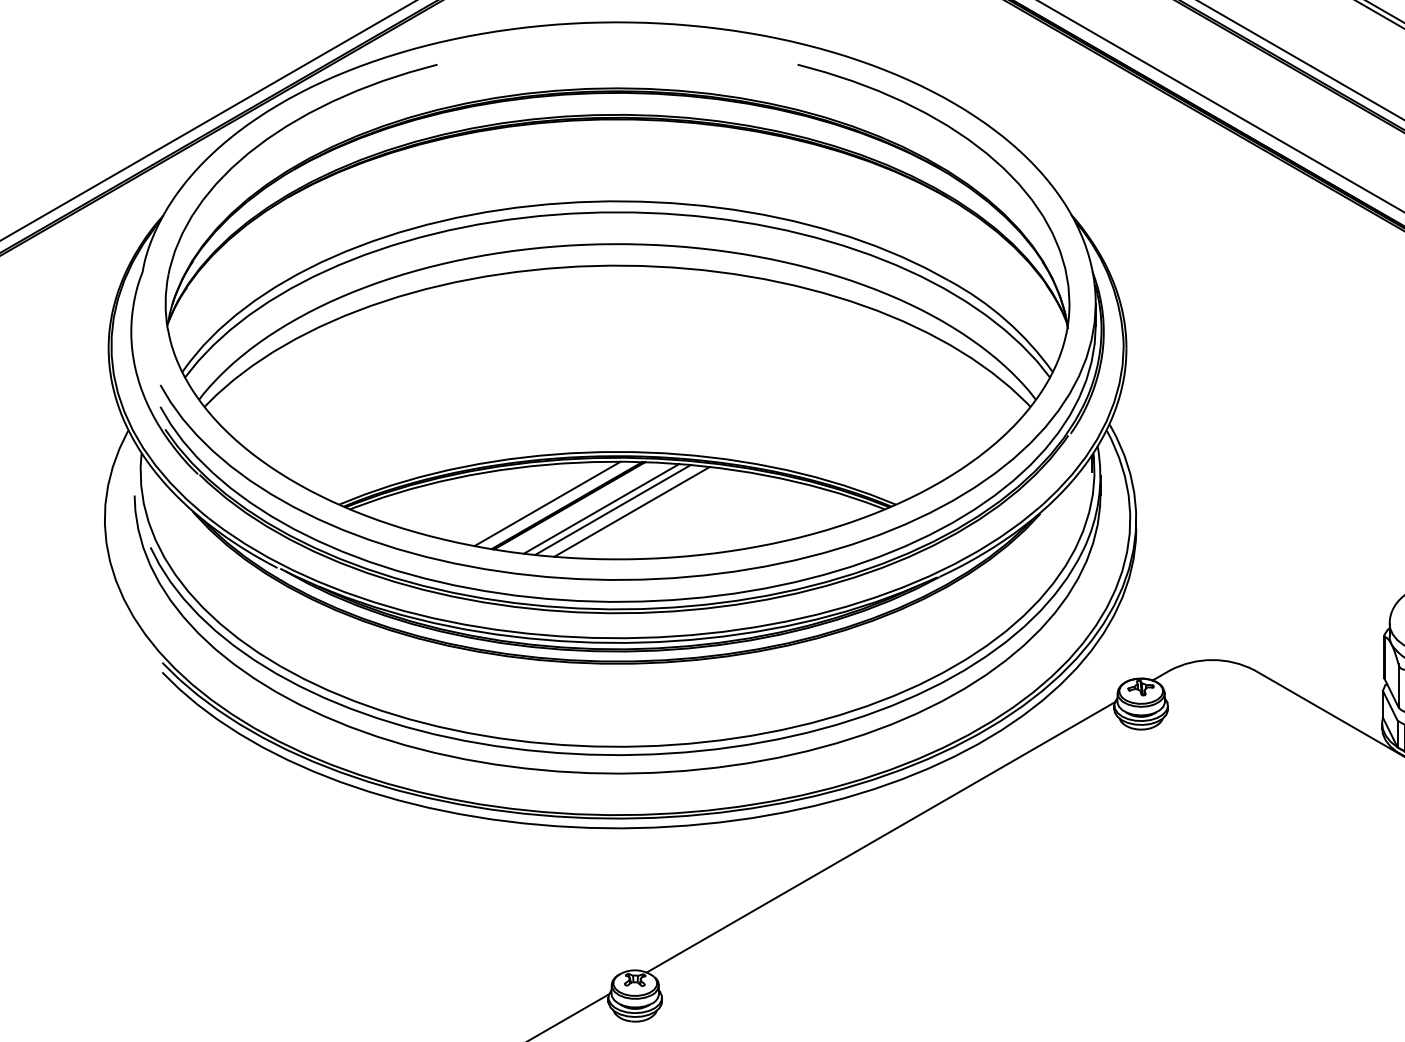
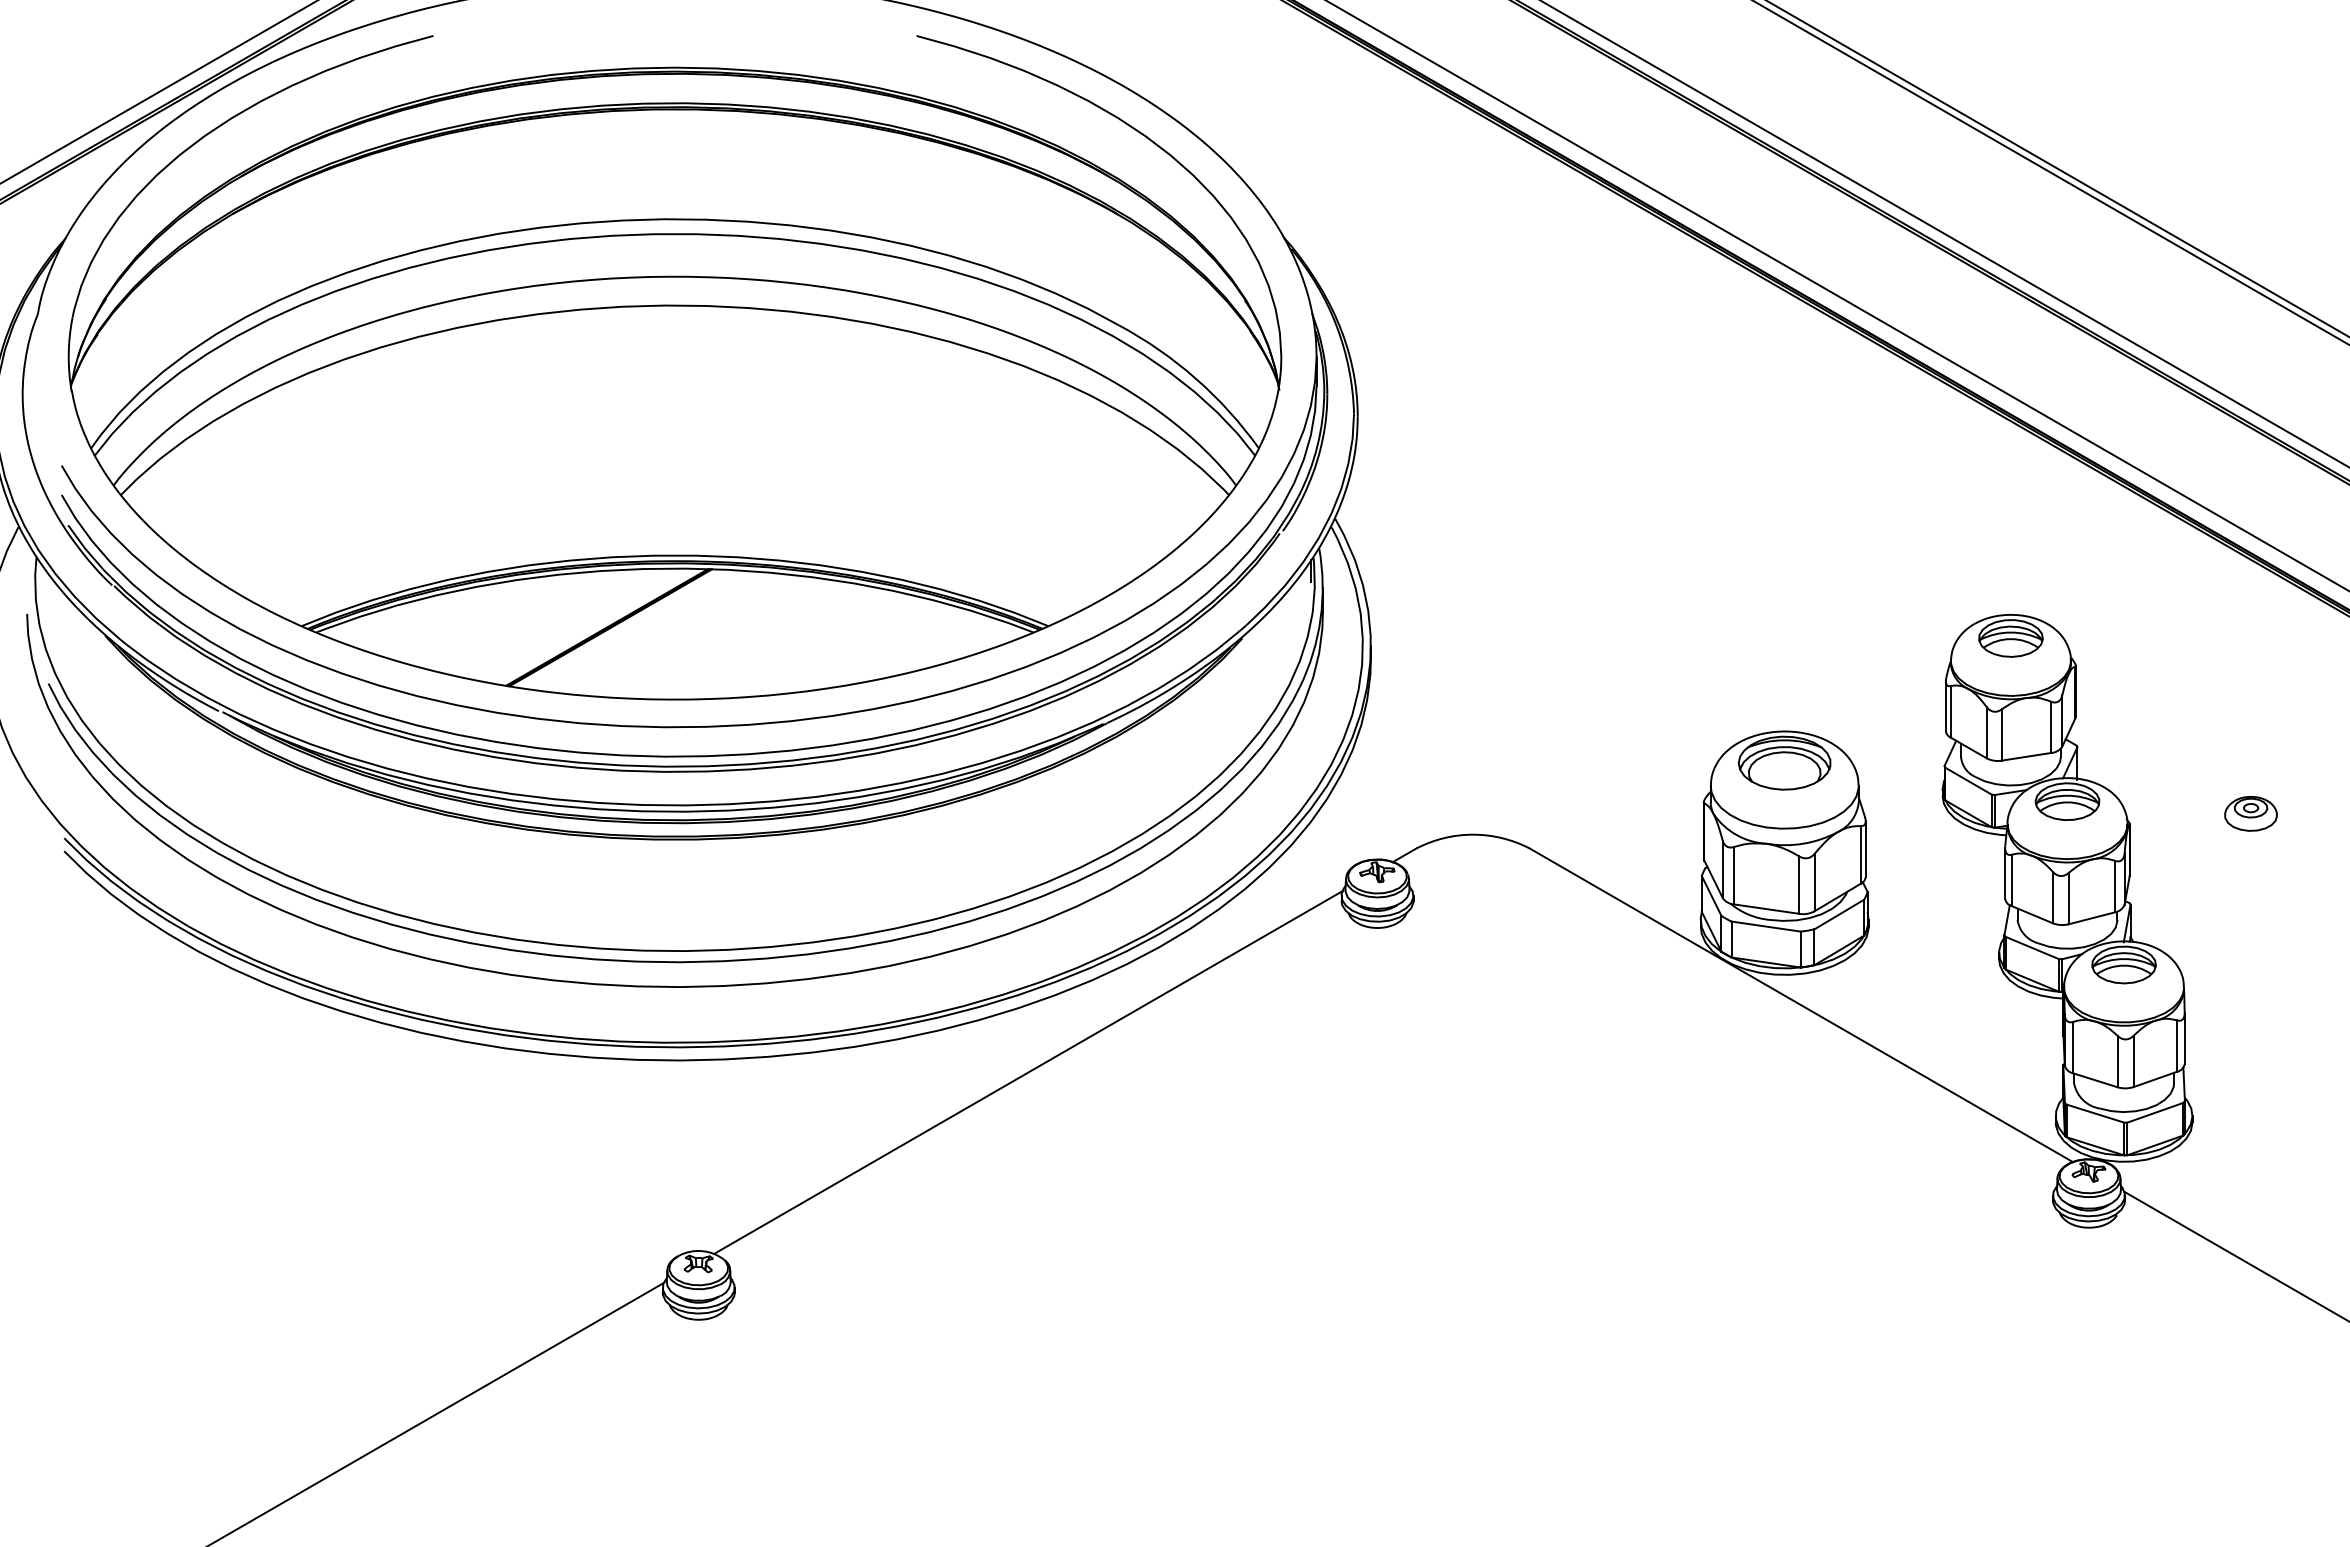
line: (547, 503) -> (581, 624), removed
line: (601, 508) -> (653, 631), removed
line: (612, 509) -> (668, 632), removed
line: (632, 511) -> (694, 635), removed

